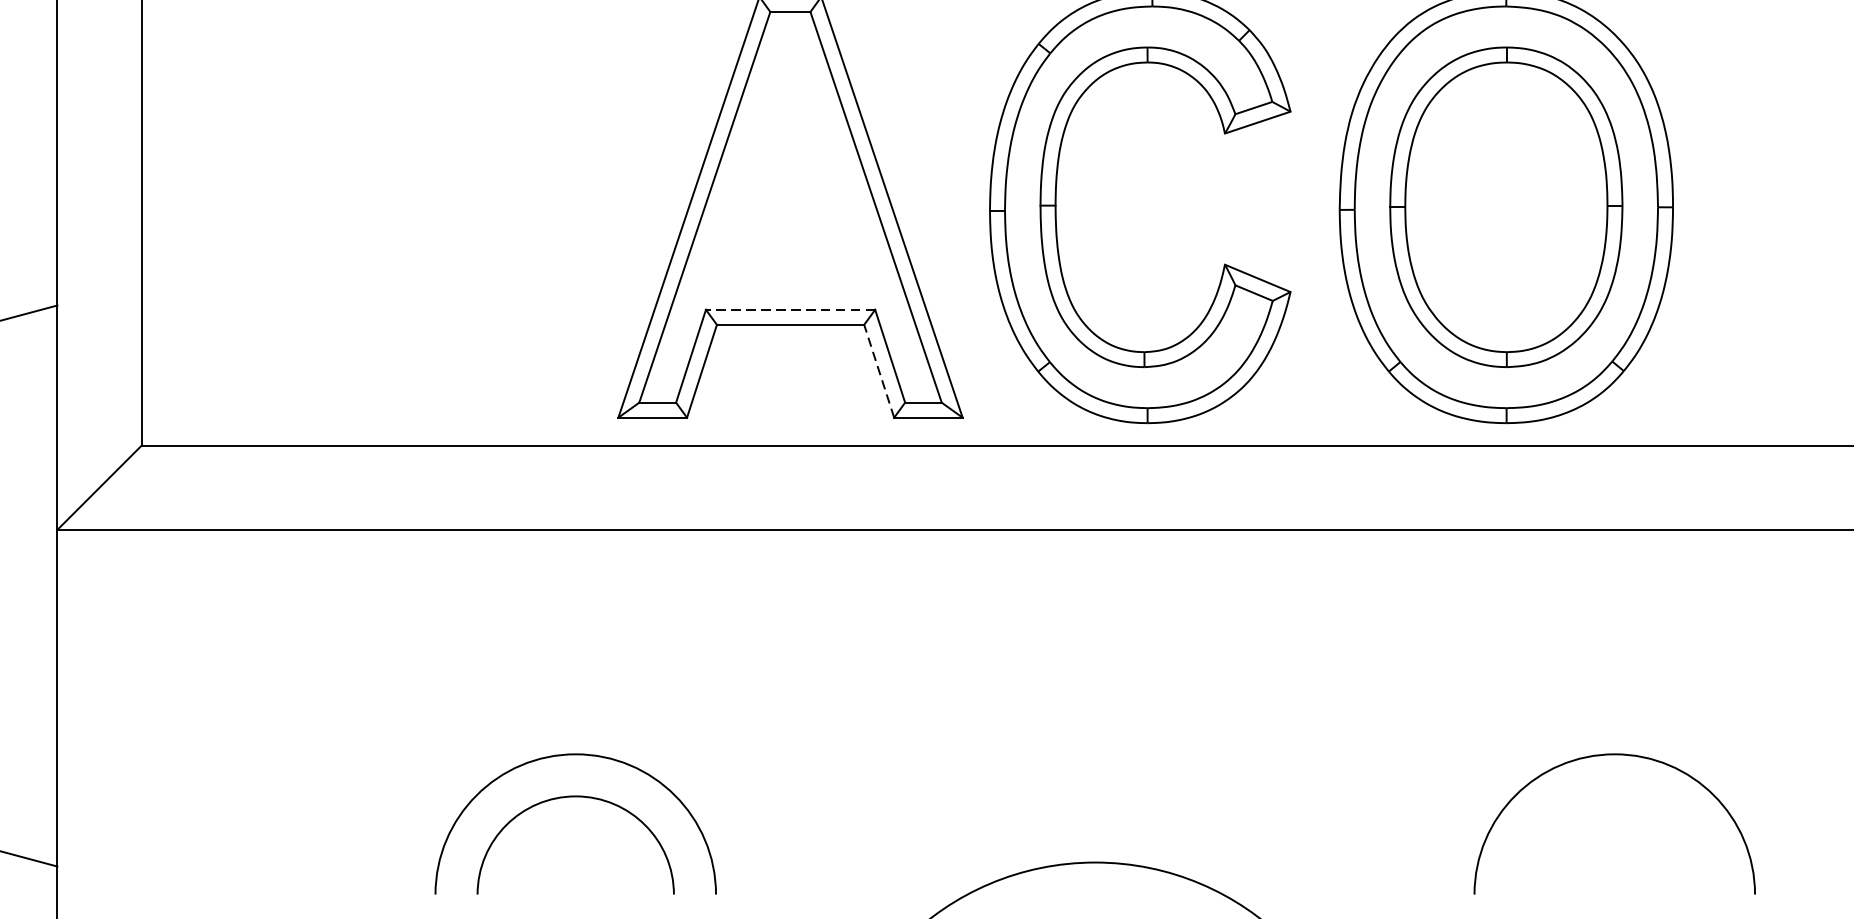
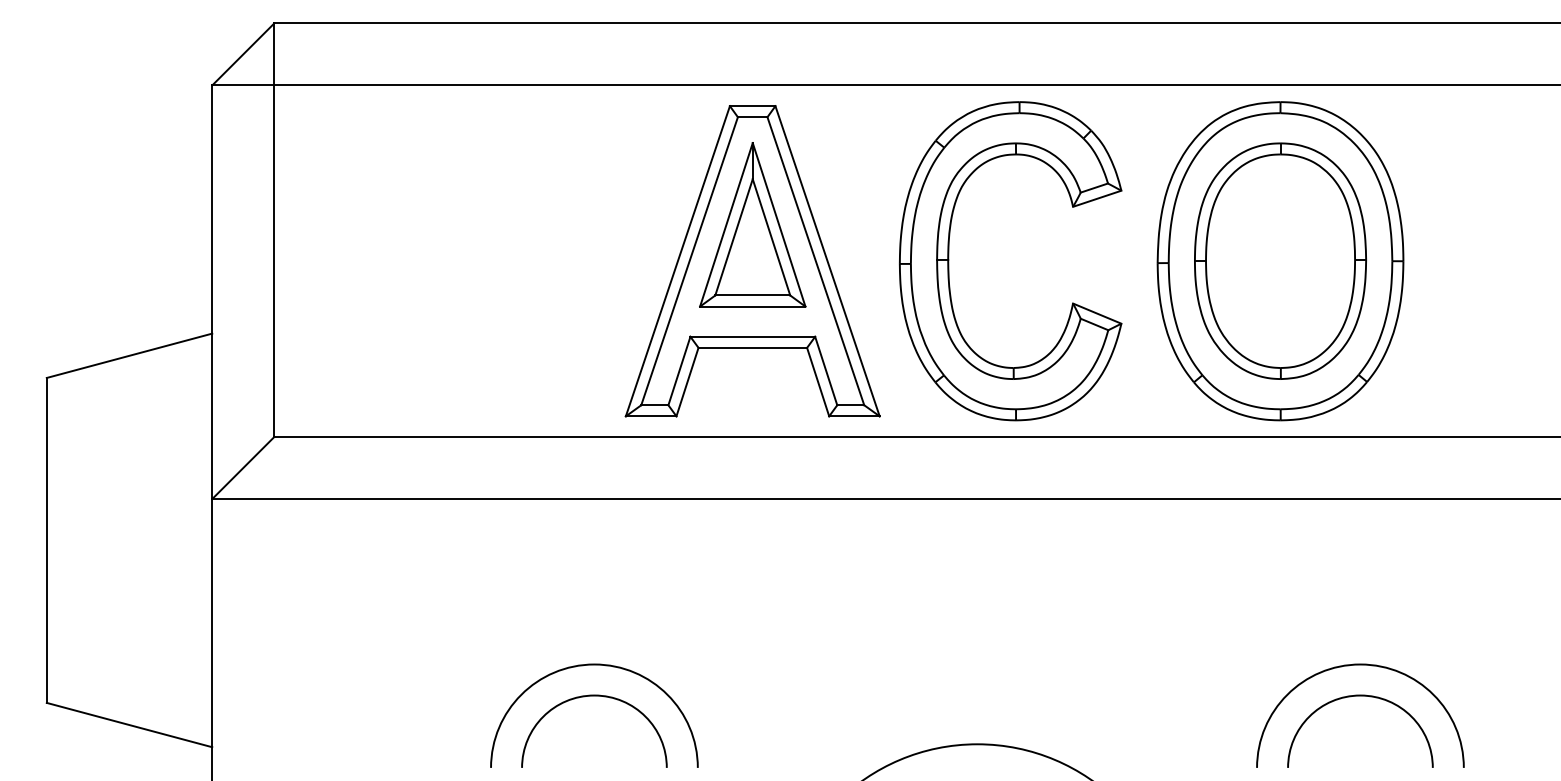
part: (790, 157) -> (752, 224), added
line: (790, 309) -> (752, 336), dashed -> solid
line: (879, 371) -> (818, 382), dashed -> solid
arc: (1614, 797) -> (1360, 696), added

